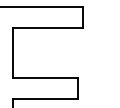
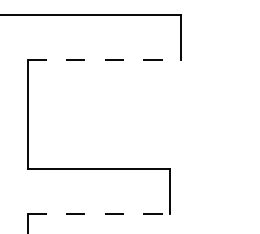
line: (48, 27) -> (105, 59), solid -> dashed
line: (45, 98) -> (98, 213), solid -> dashed

